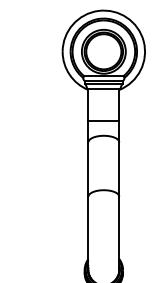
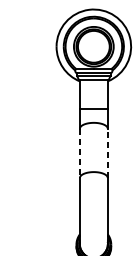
line: (119, 169) -> (108, 153), solid -> dashed
line: (88, 170) -> (79, 154), solid -> dashed

